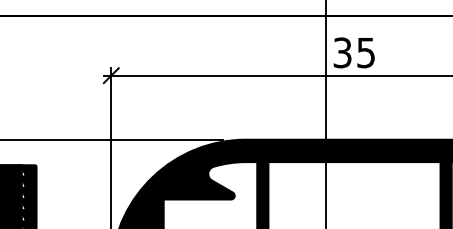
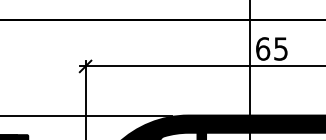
text: (342, 52) -> (262, 48), 35 -> 65

